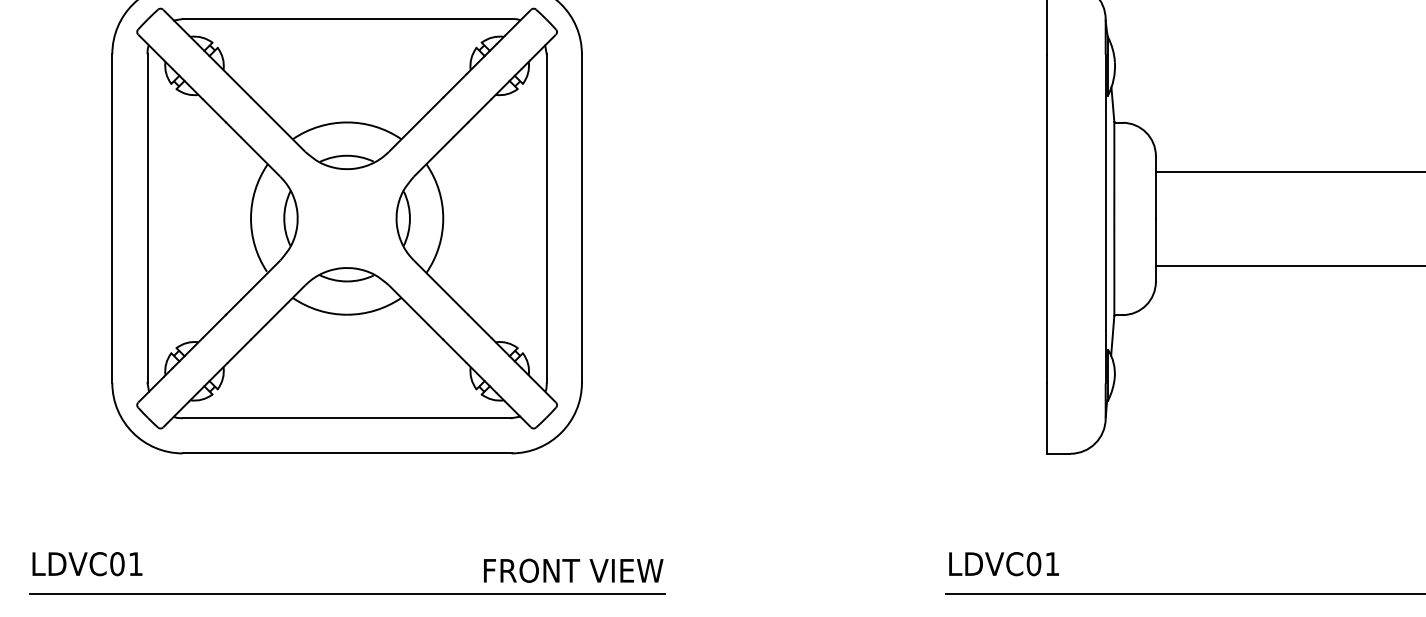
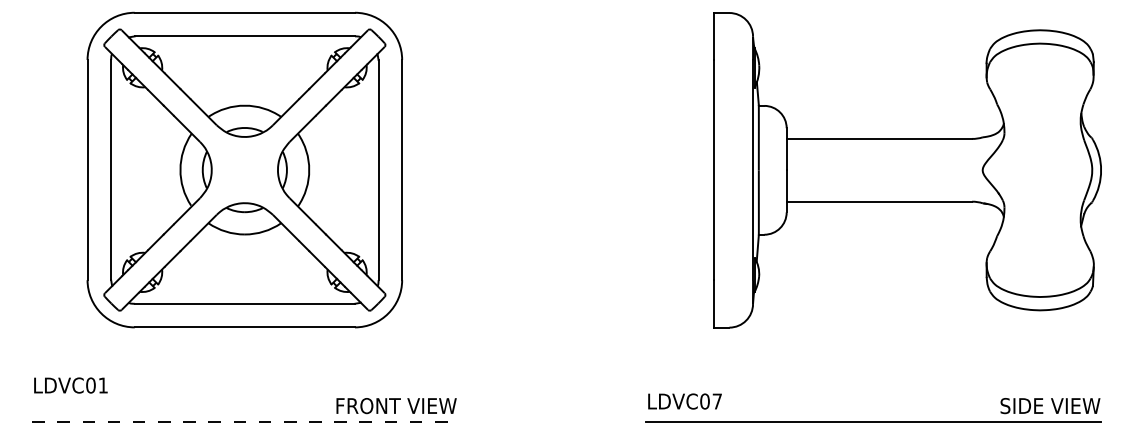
text: (86, 564) -> (70, 385), moved
text: (1051, 564) -> (716, 401), LDVC01 -> LDVC07
line: (346, 593) -> (244, 421), solid -> dashed

